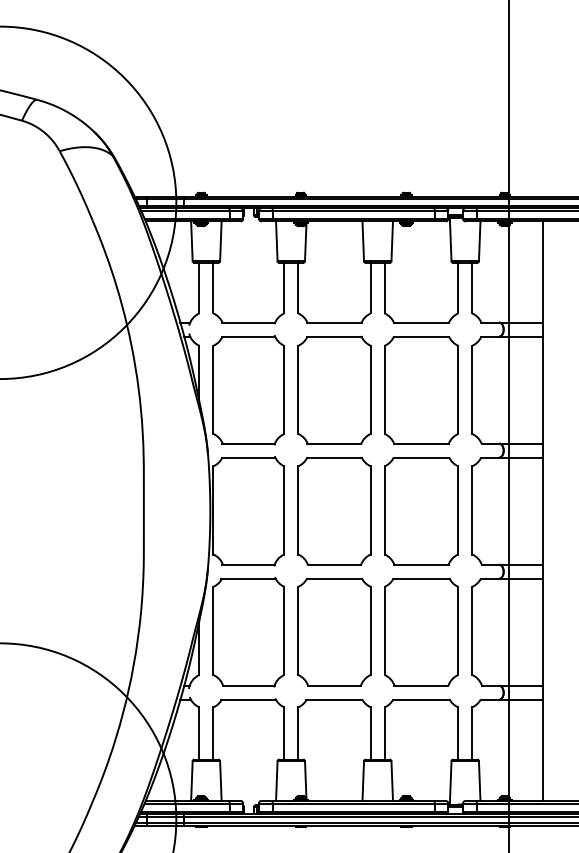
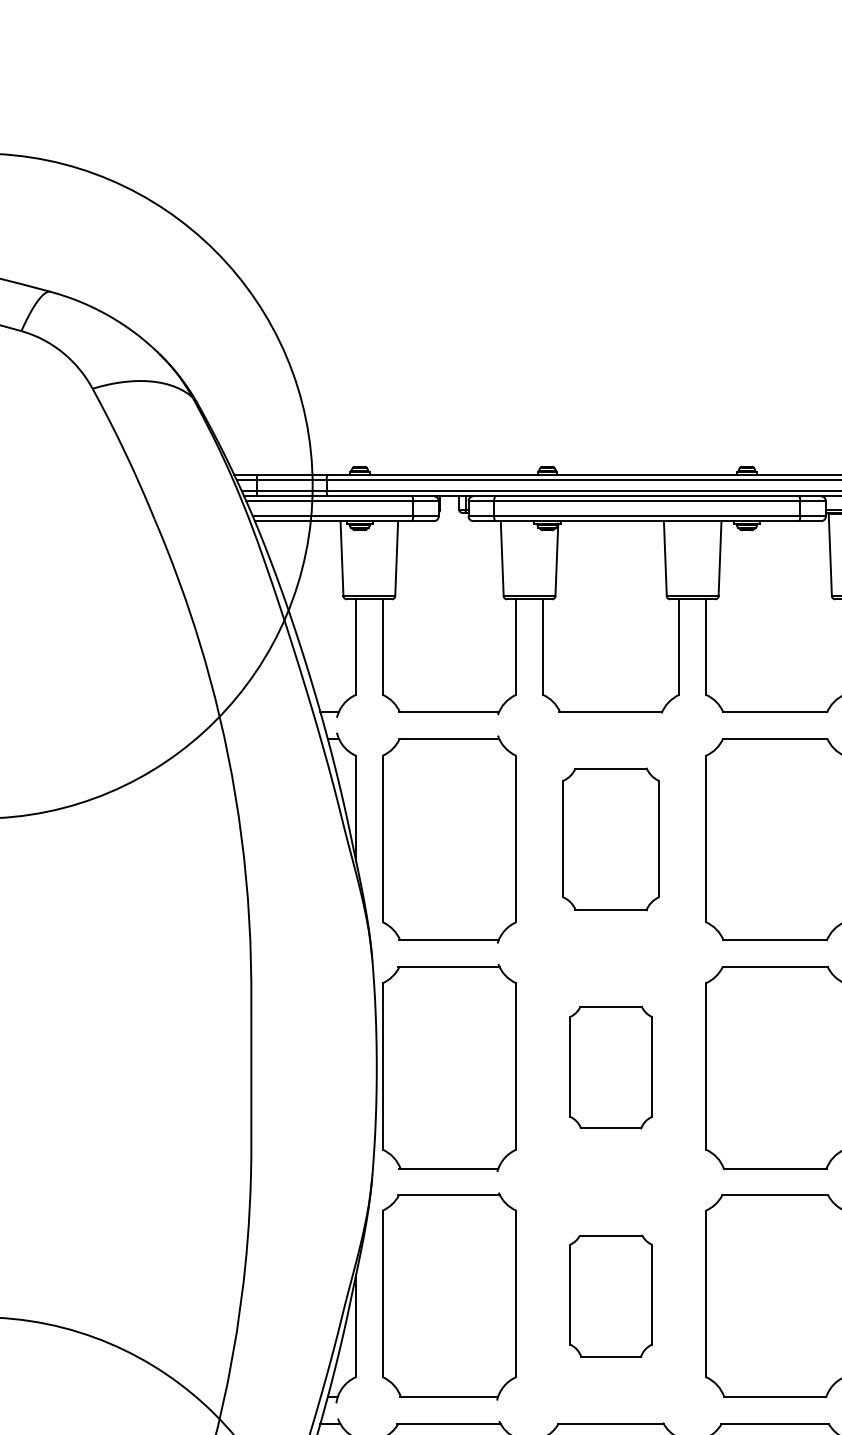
part: (334, 389) -> (611, 838), size x0.7
part: (334, 510) -> (611, 1066), size x0.6
part: (334, 631) -> (611, 1294), size x0.6

